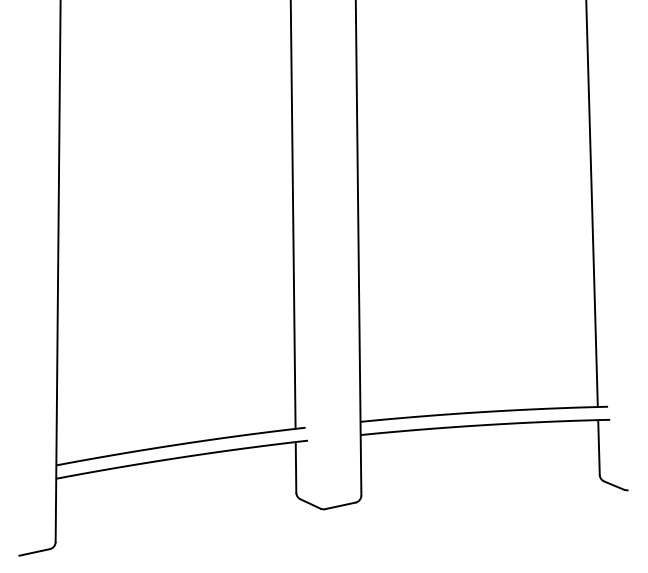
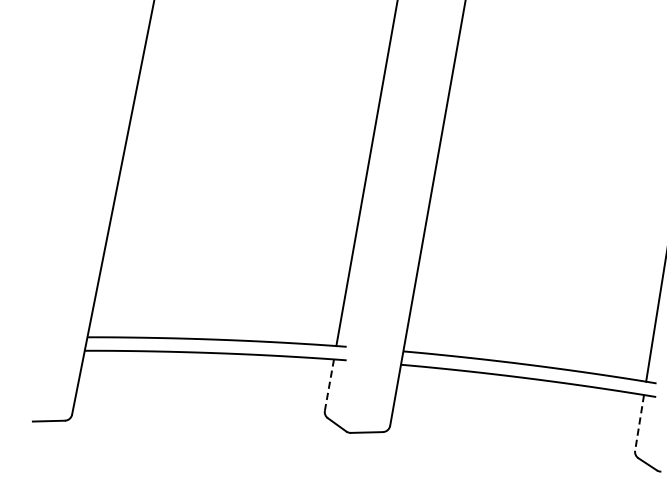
line: (599, 448) -> (639, 423), solid -> dashed
line: (296, 467) -> (329, 385), solid -> dashed

